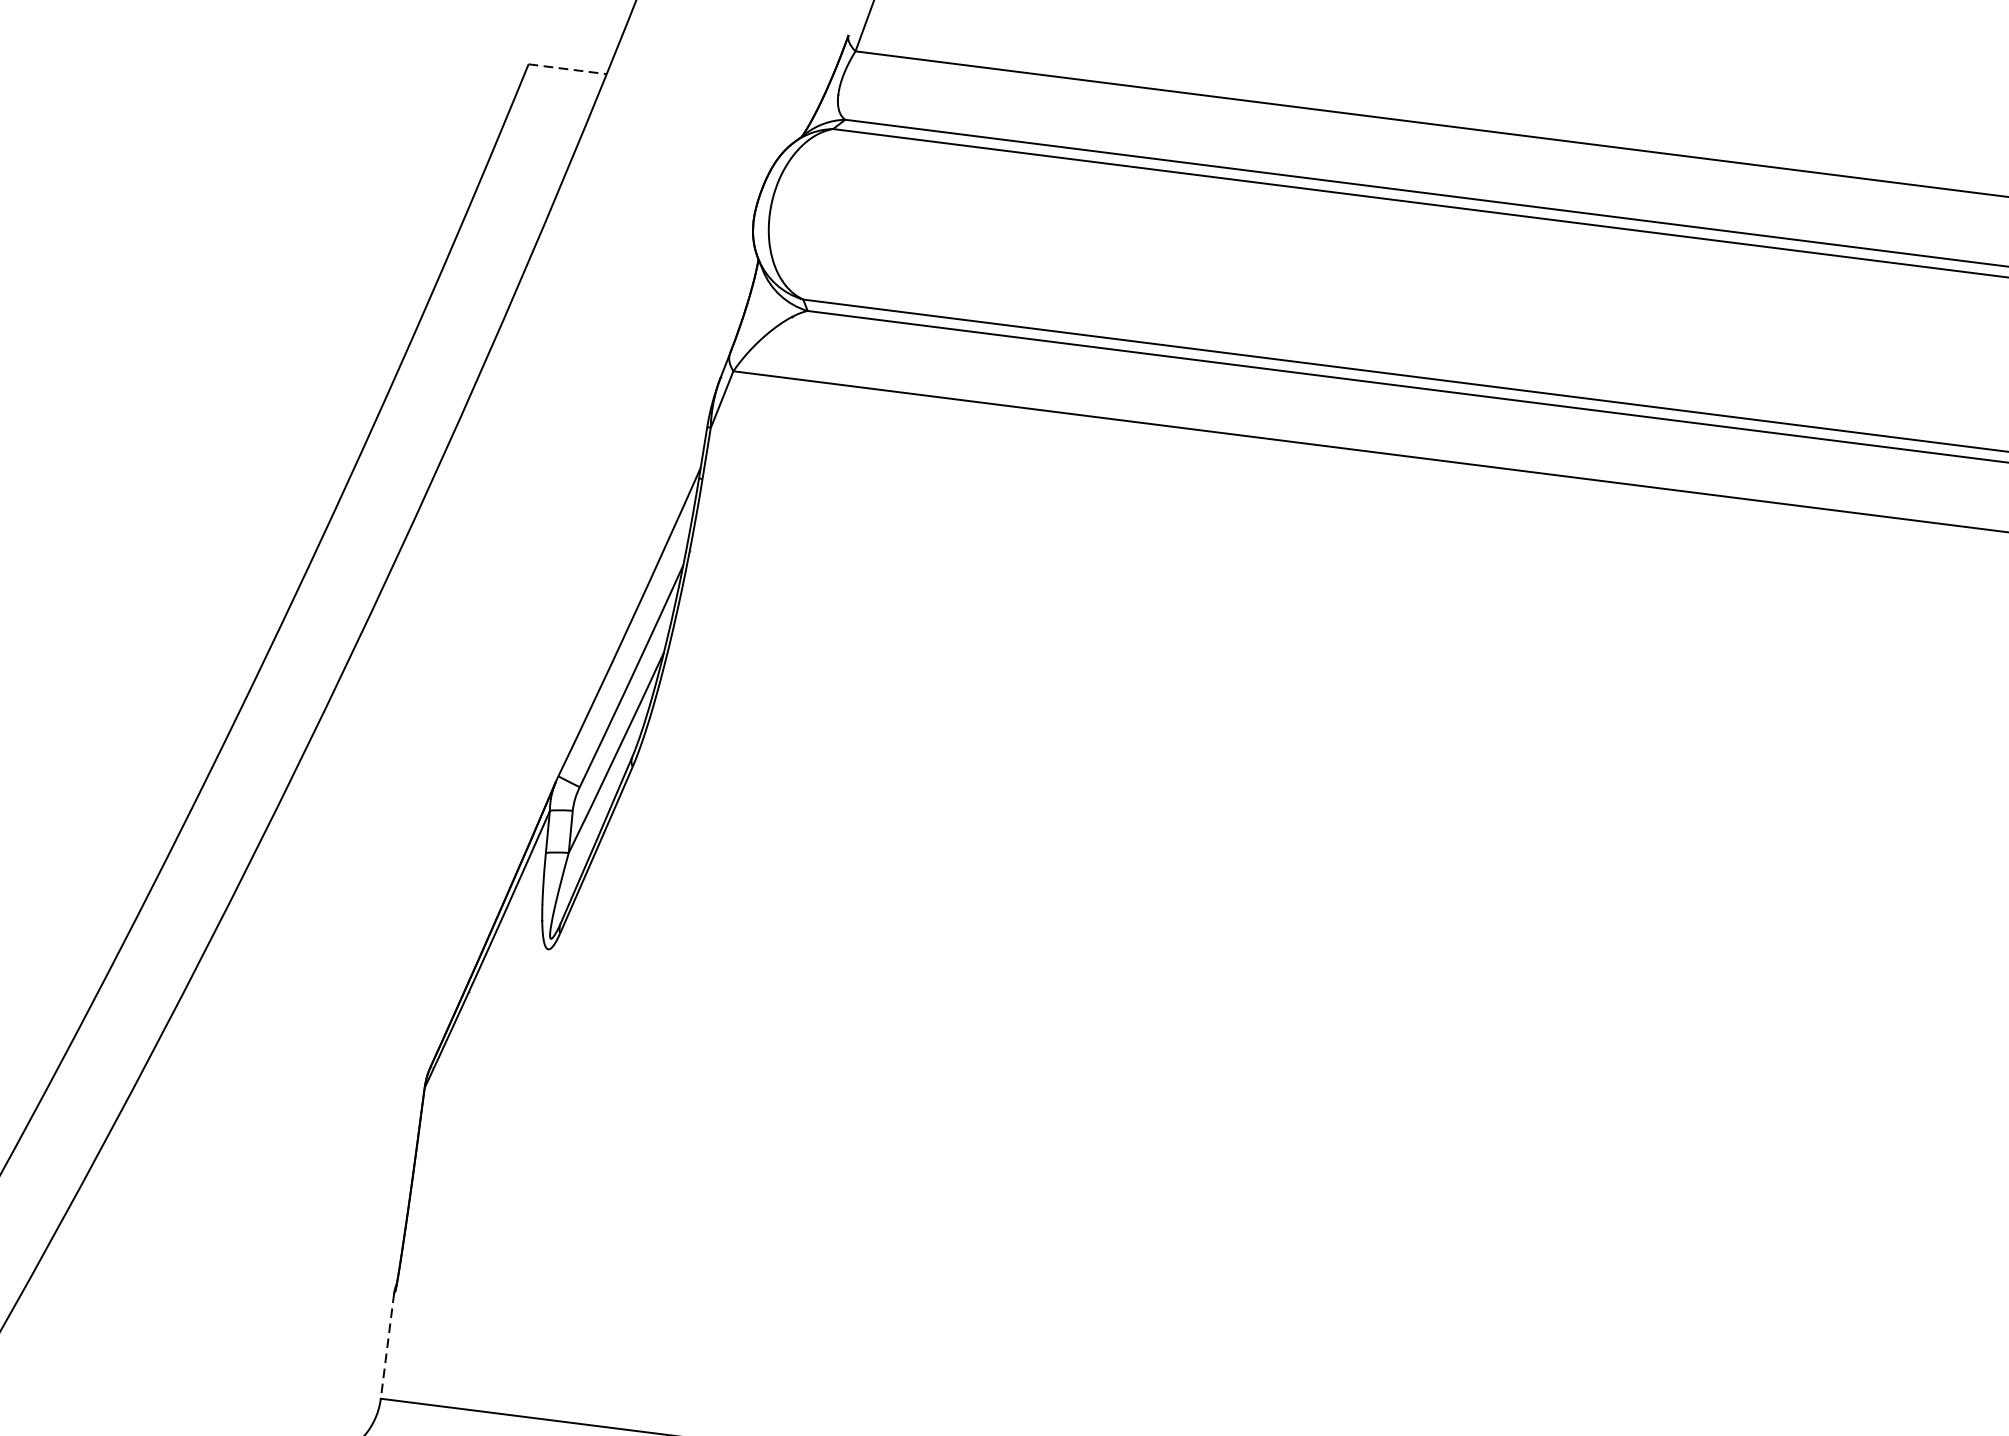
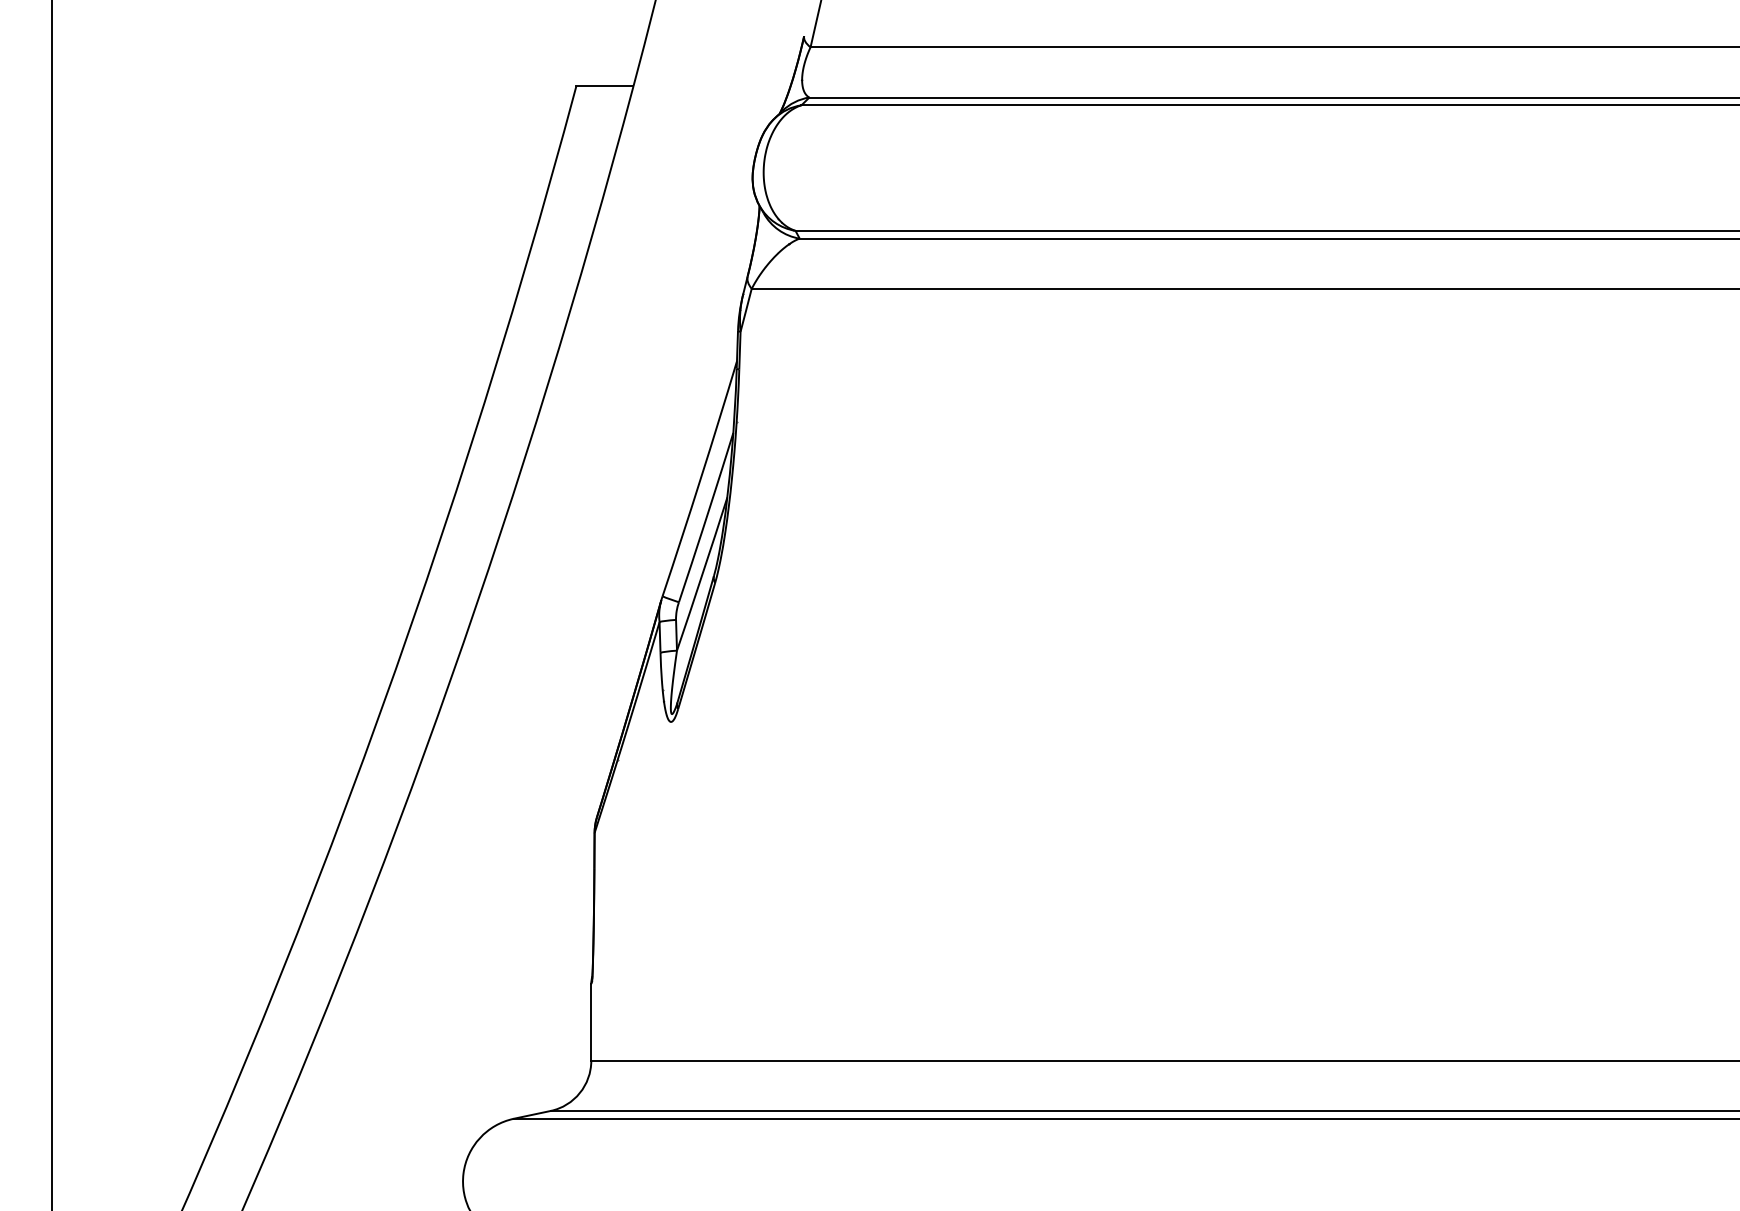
line: (567, 69) -> (604, 86), dashed -> solid
line: (387, 1346) -> (591, 1022), dashed -> solid

